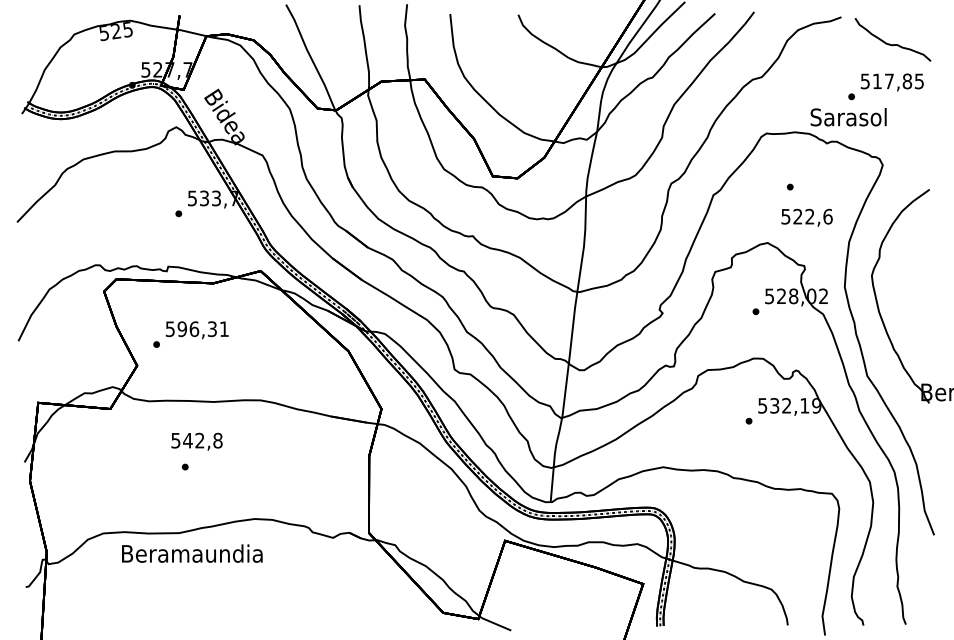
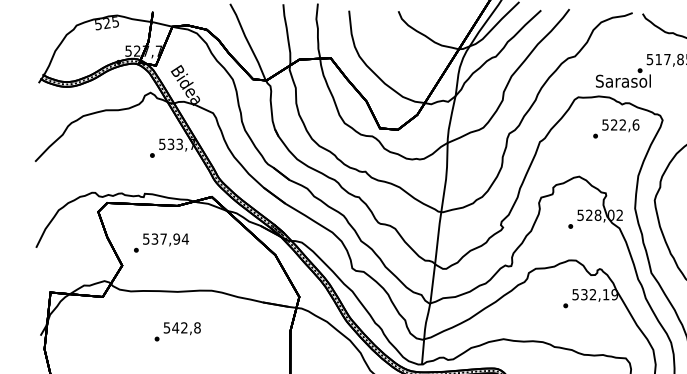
text: (848, 117) -> (623, 81), moved
text: (806, 217) -> (620, 125), moved
text: (203, 329) -> (170, 239), 596,31 -> 537,94
text: (196, 441) -> (181, 328), moved

